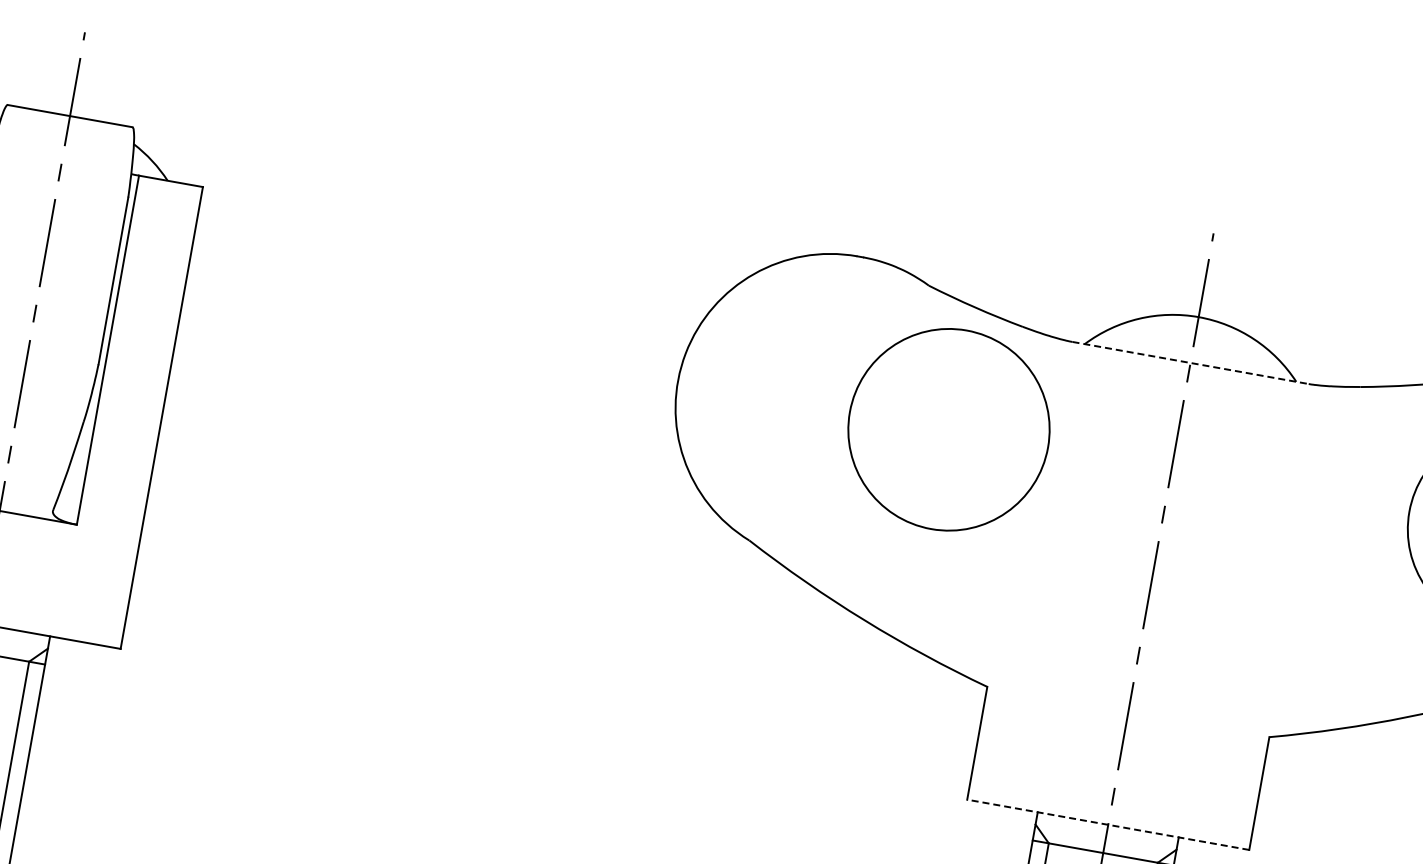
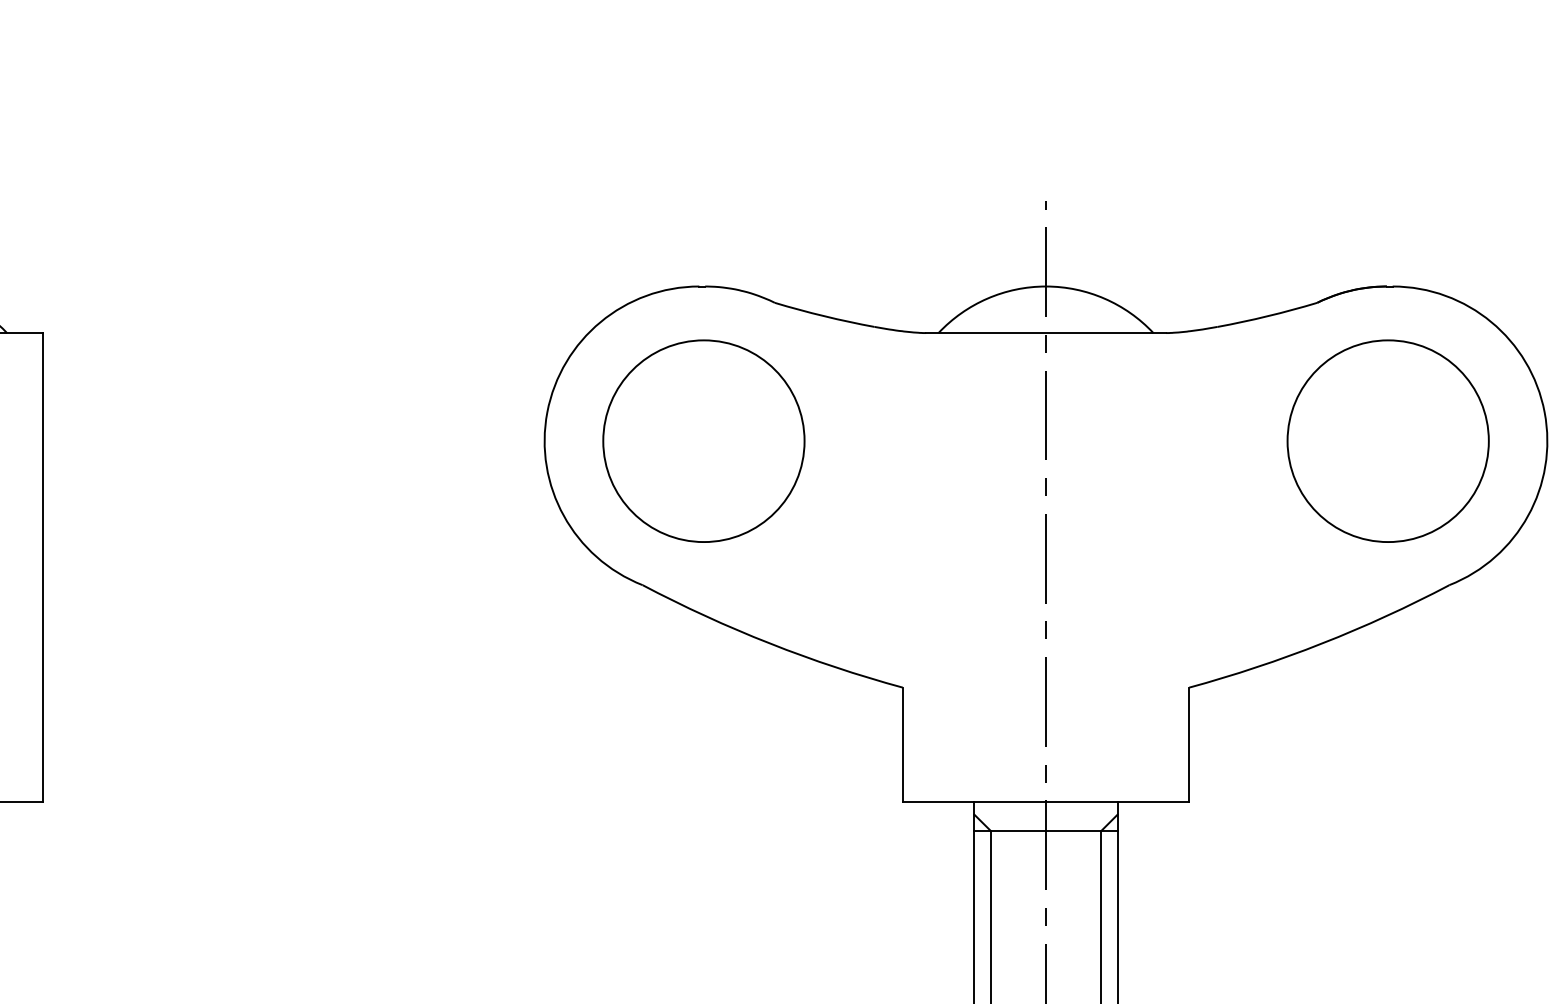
line: (1190, 363) -> (1046, 333), dashed -> solid
part: (948, 429) -> (703, 440), moved
line: (1107, 825) -> (1045, 802), dashed -> solid

